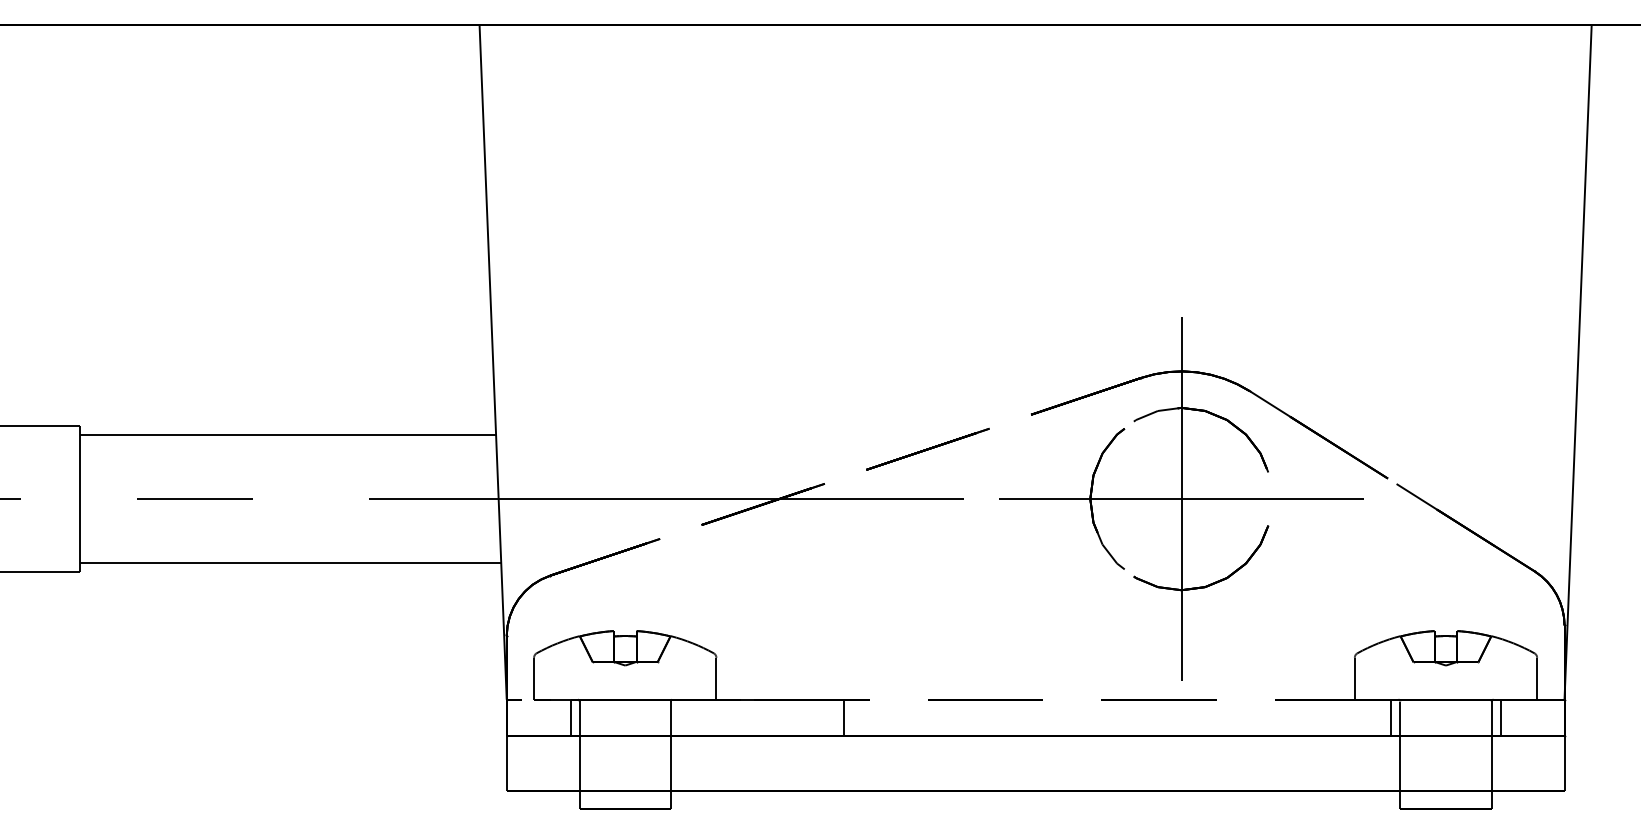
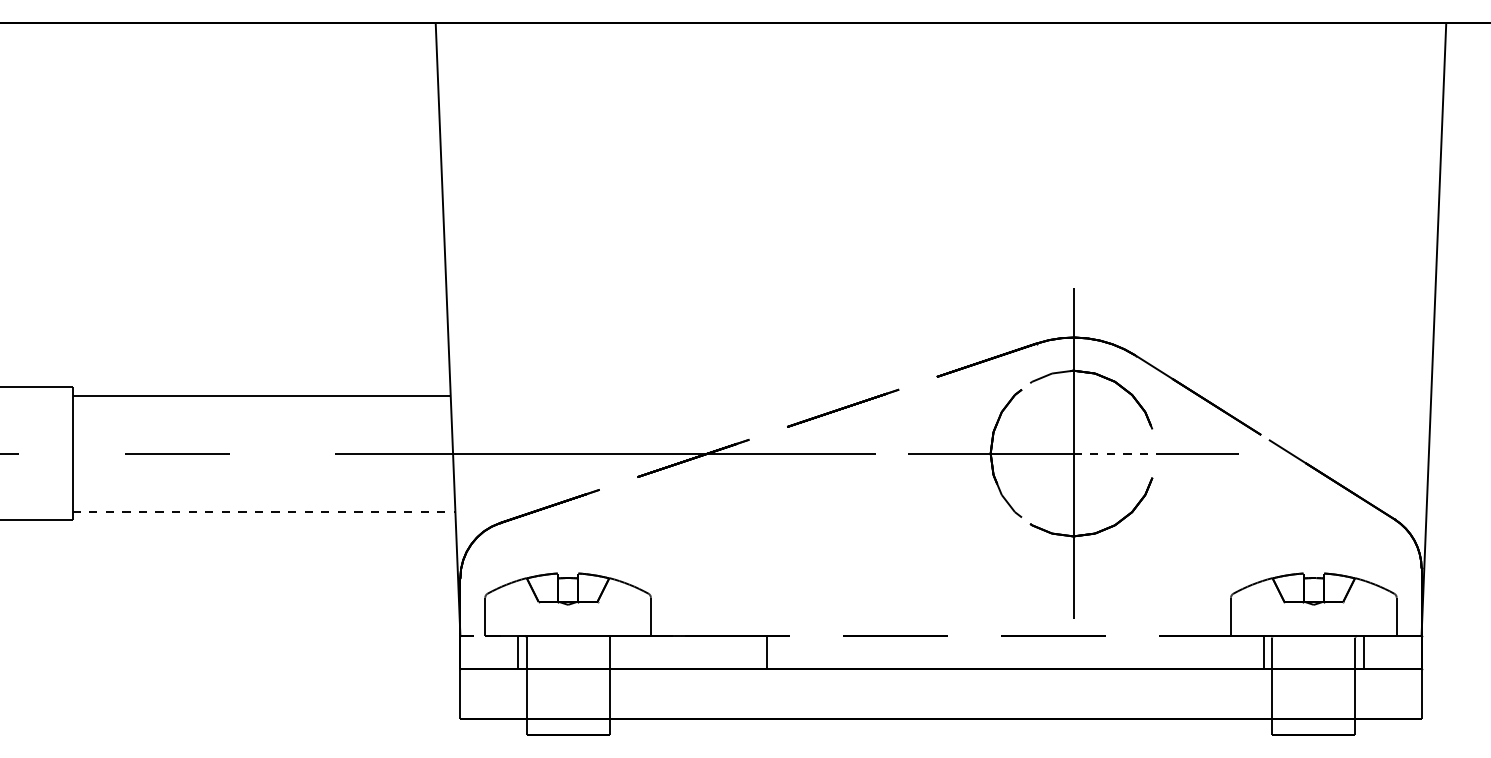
line: (1227, 498) -> (1115, 453), solid -> dashed
line: (291, 562) -> (264, 511), solid -> dashed

